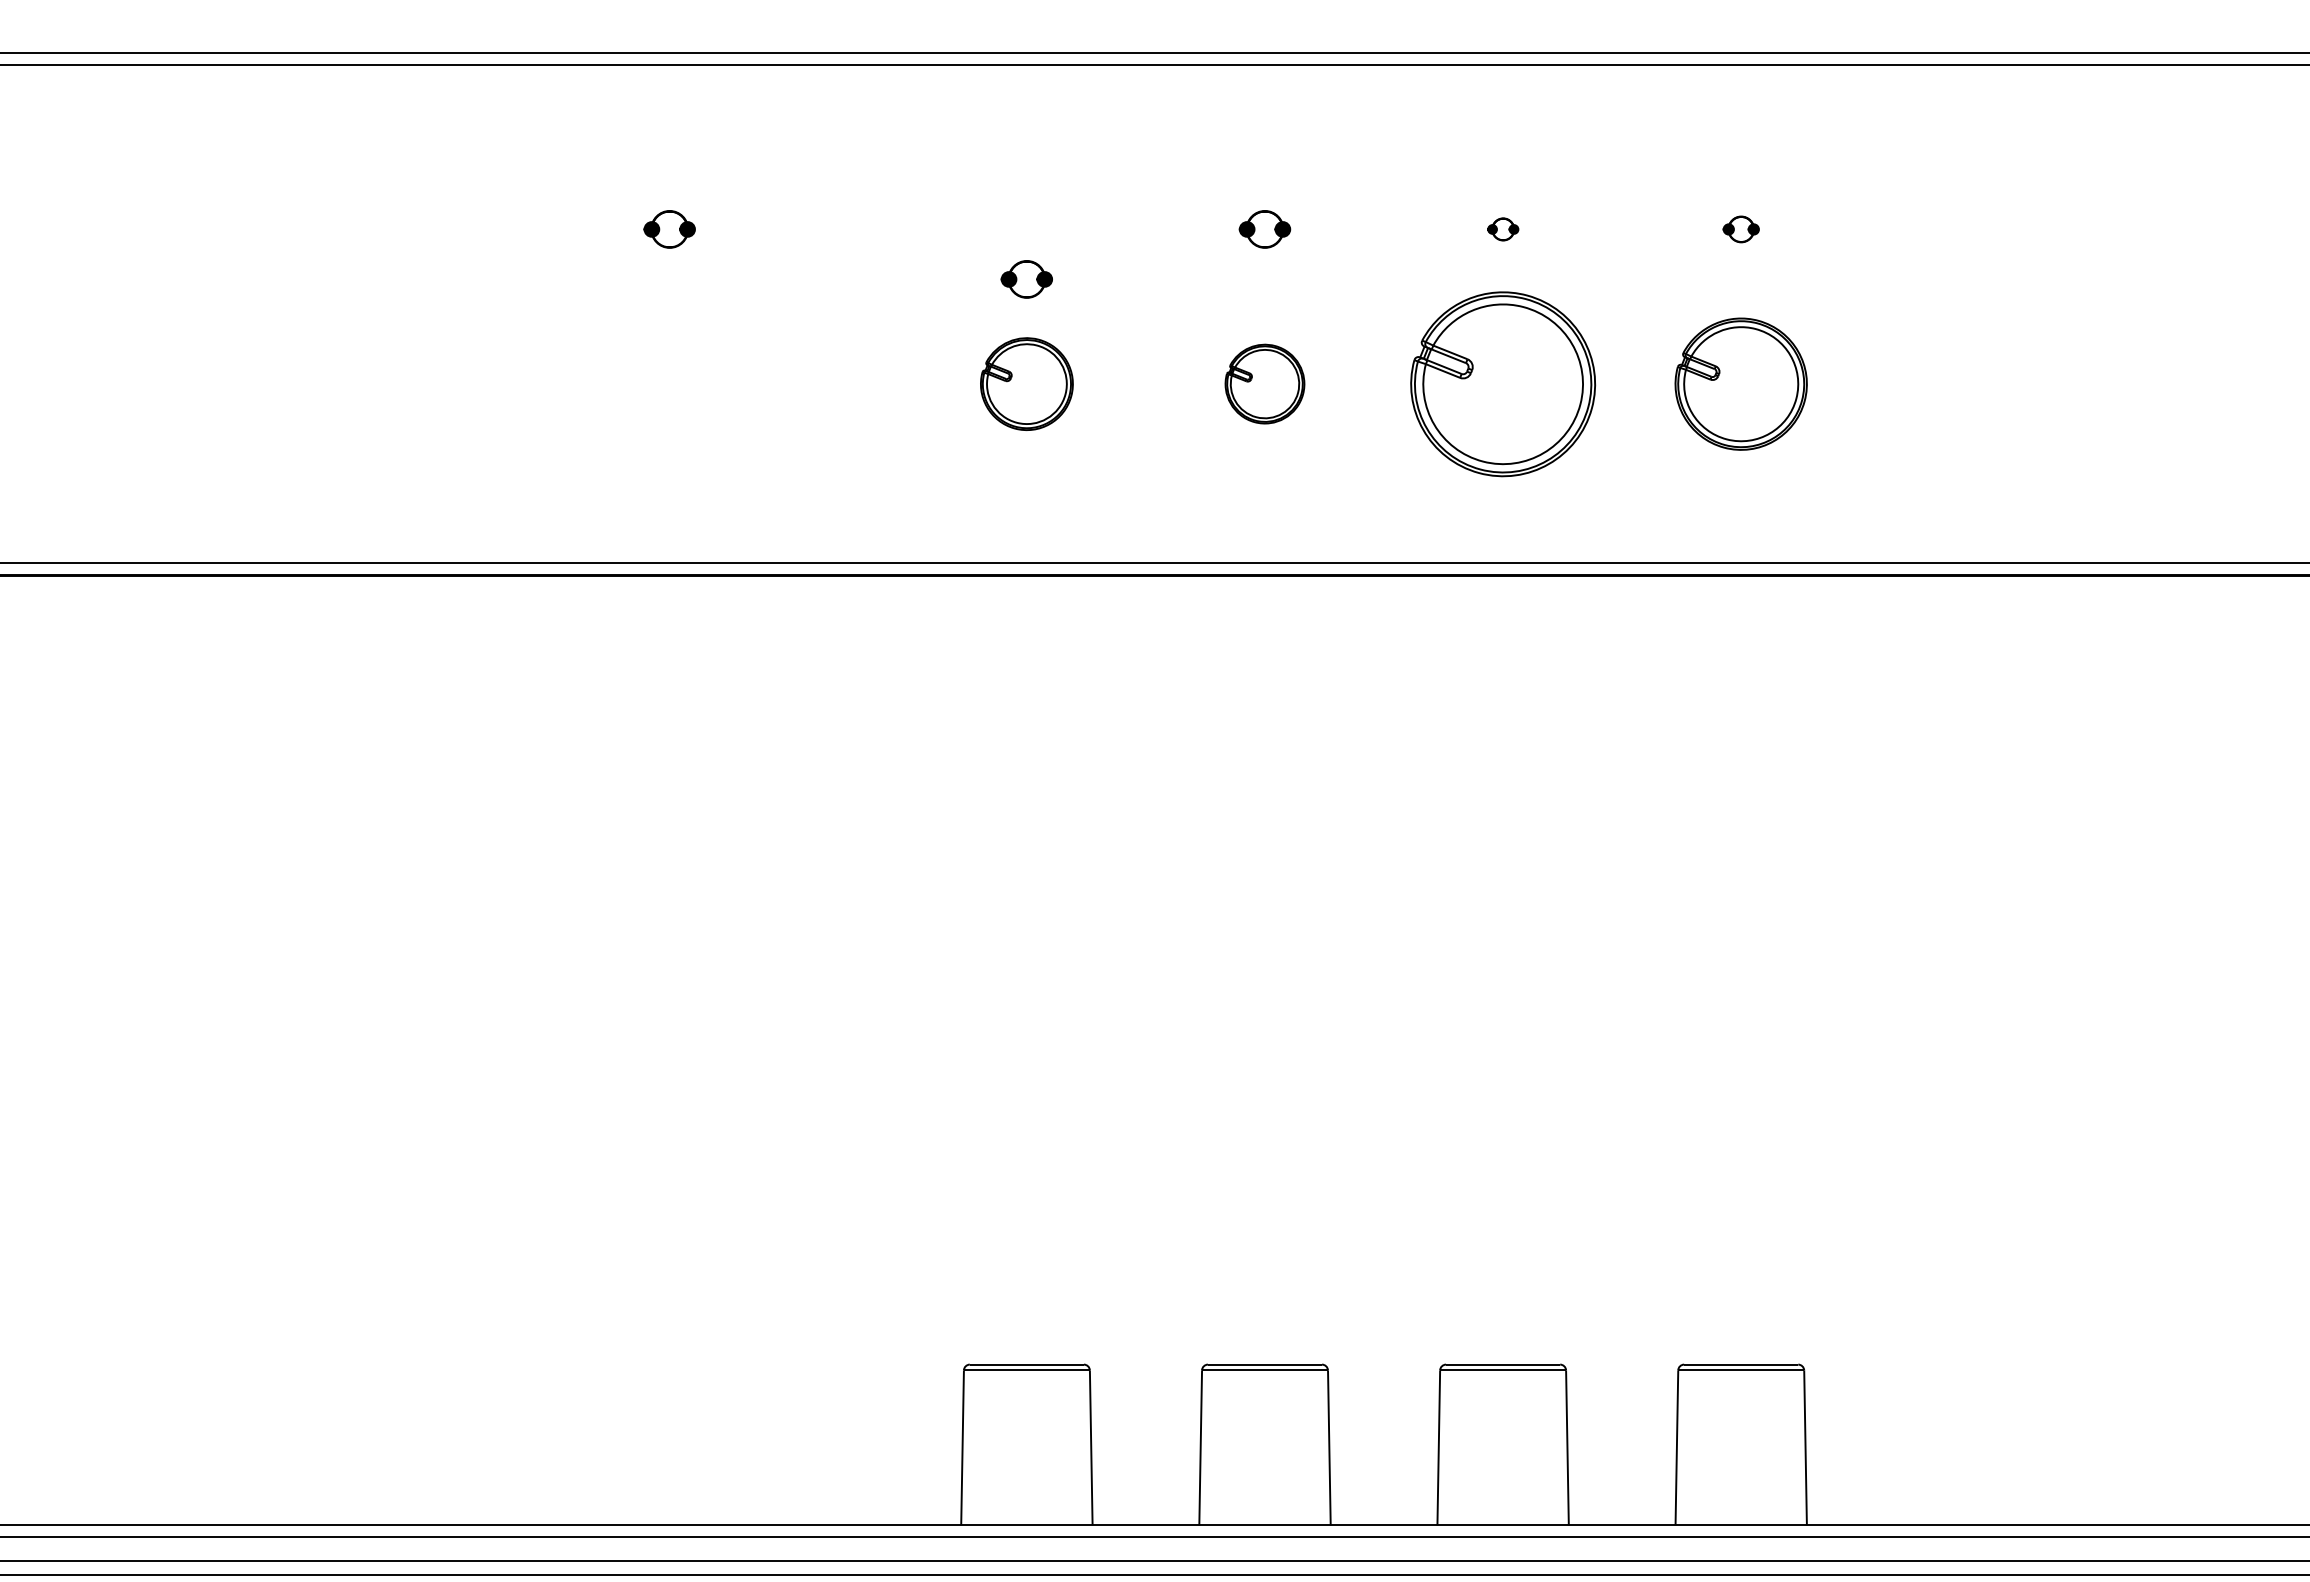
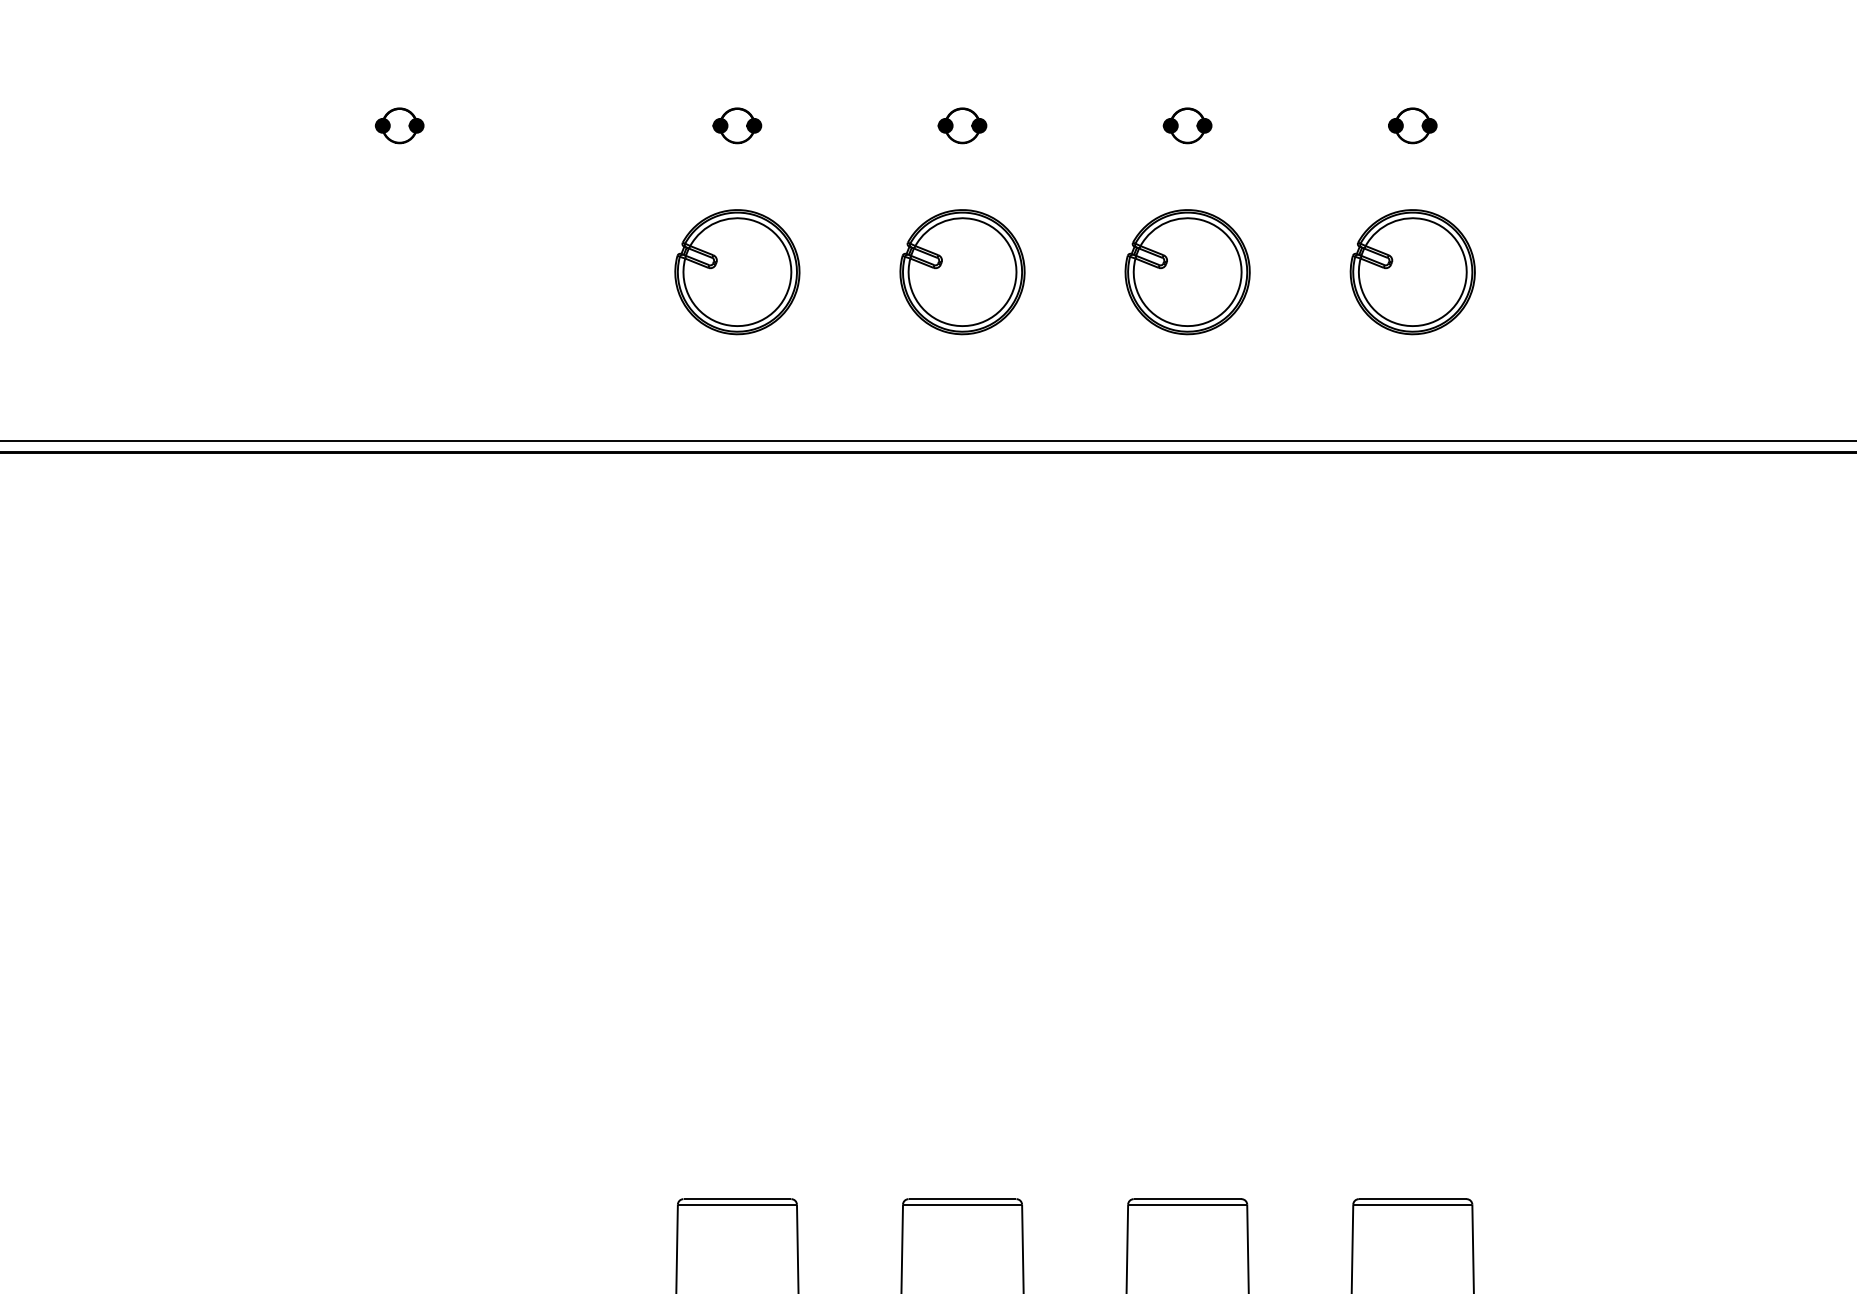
part: (1503, 229) -> (1188, 125), size x1.67
part: (1741, 229) -> (1413, 125), size x1.43
part: (1026, 279) -> (737, 125), moved
part: (1026, 383) -> (737, 271), size x1.43
part: (1264, 383) -> (962, 271), size x1.67
part: (1502, 383) -> (1187, 271), size x0.71

